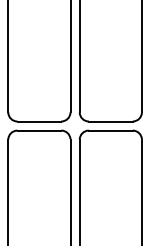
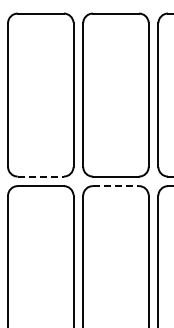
line: (40, 121) -> (41, 176), solid -> dashed
line: (111, 130) -> (116, 186), solid -> dashed

